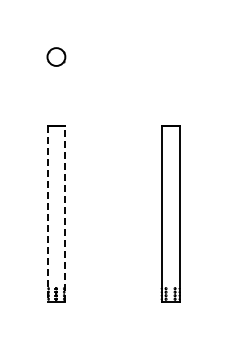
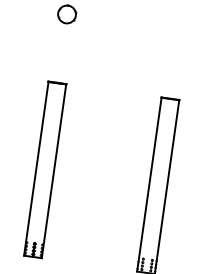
line: (47, 214) -> (36, 169), dashed -> solid
line: (65, 214) -> (54, 171), dashed -> solid

